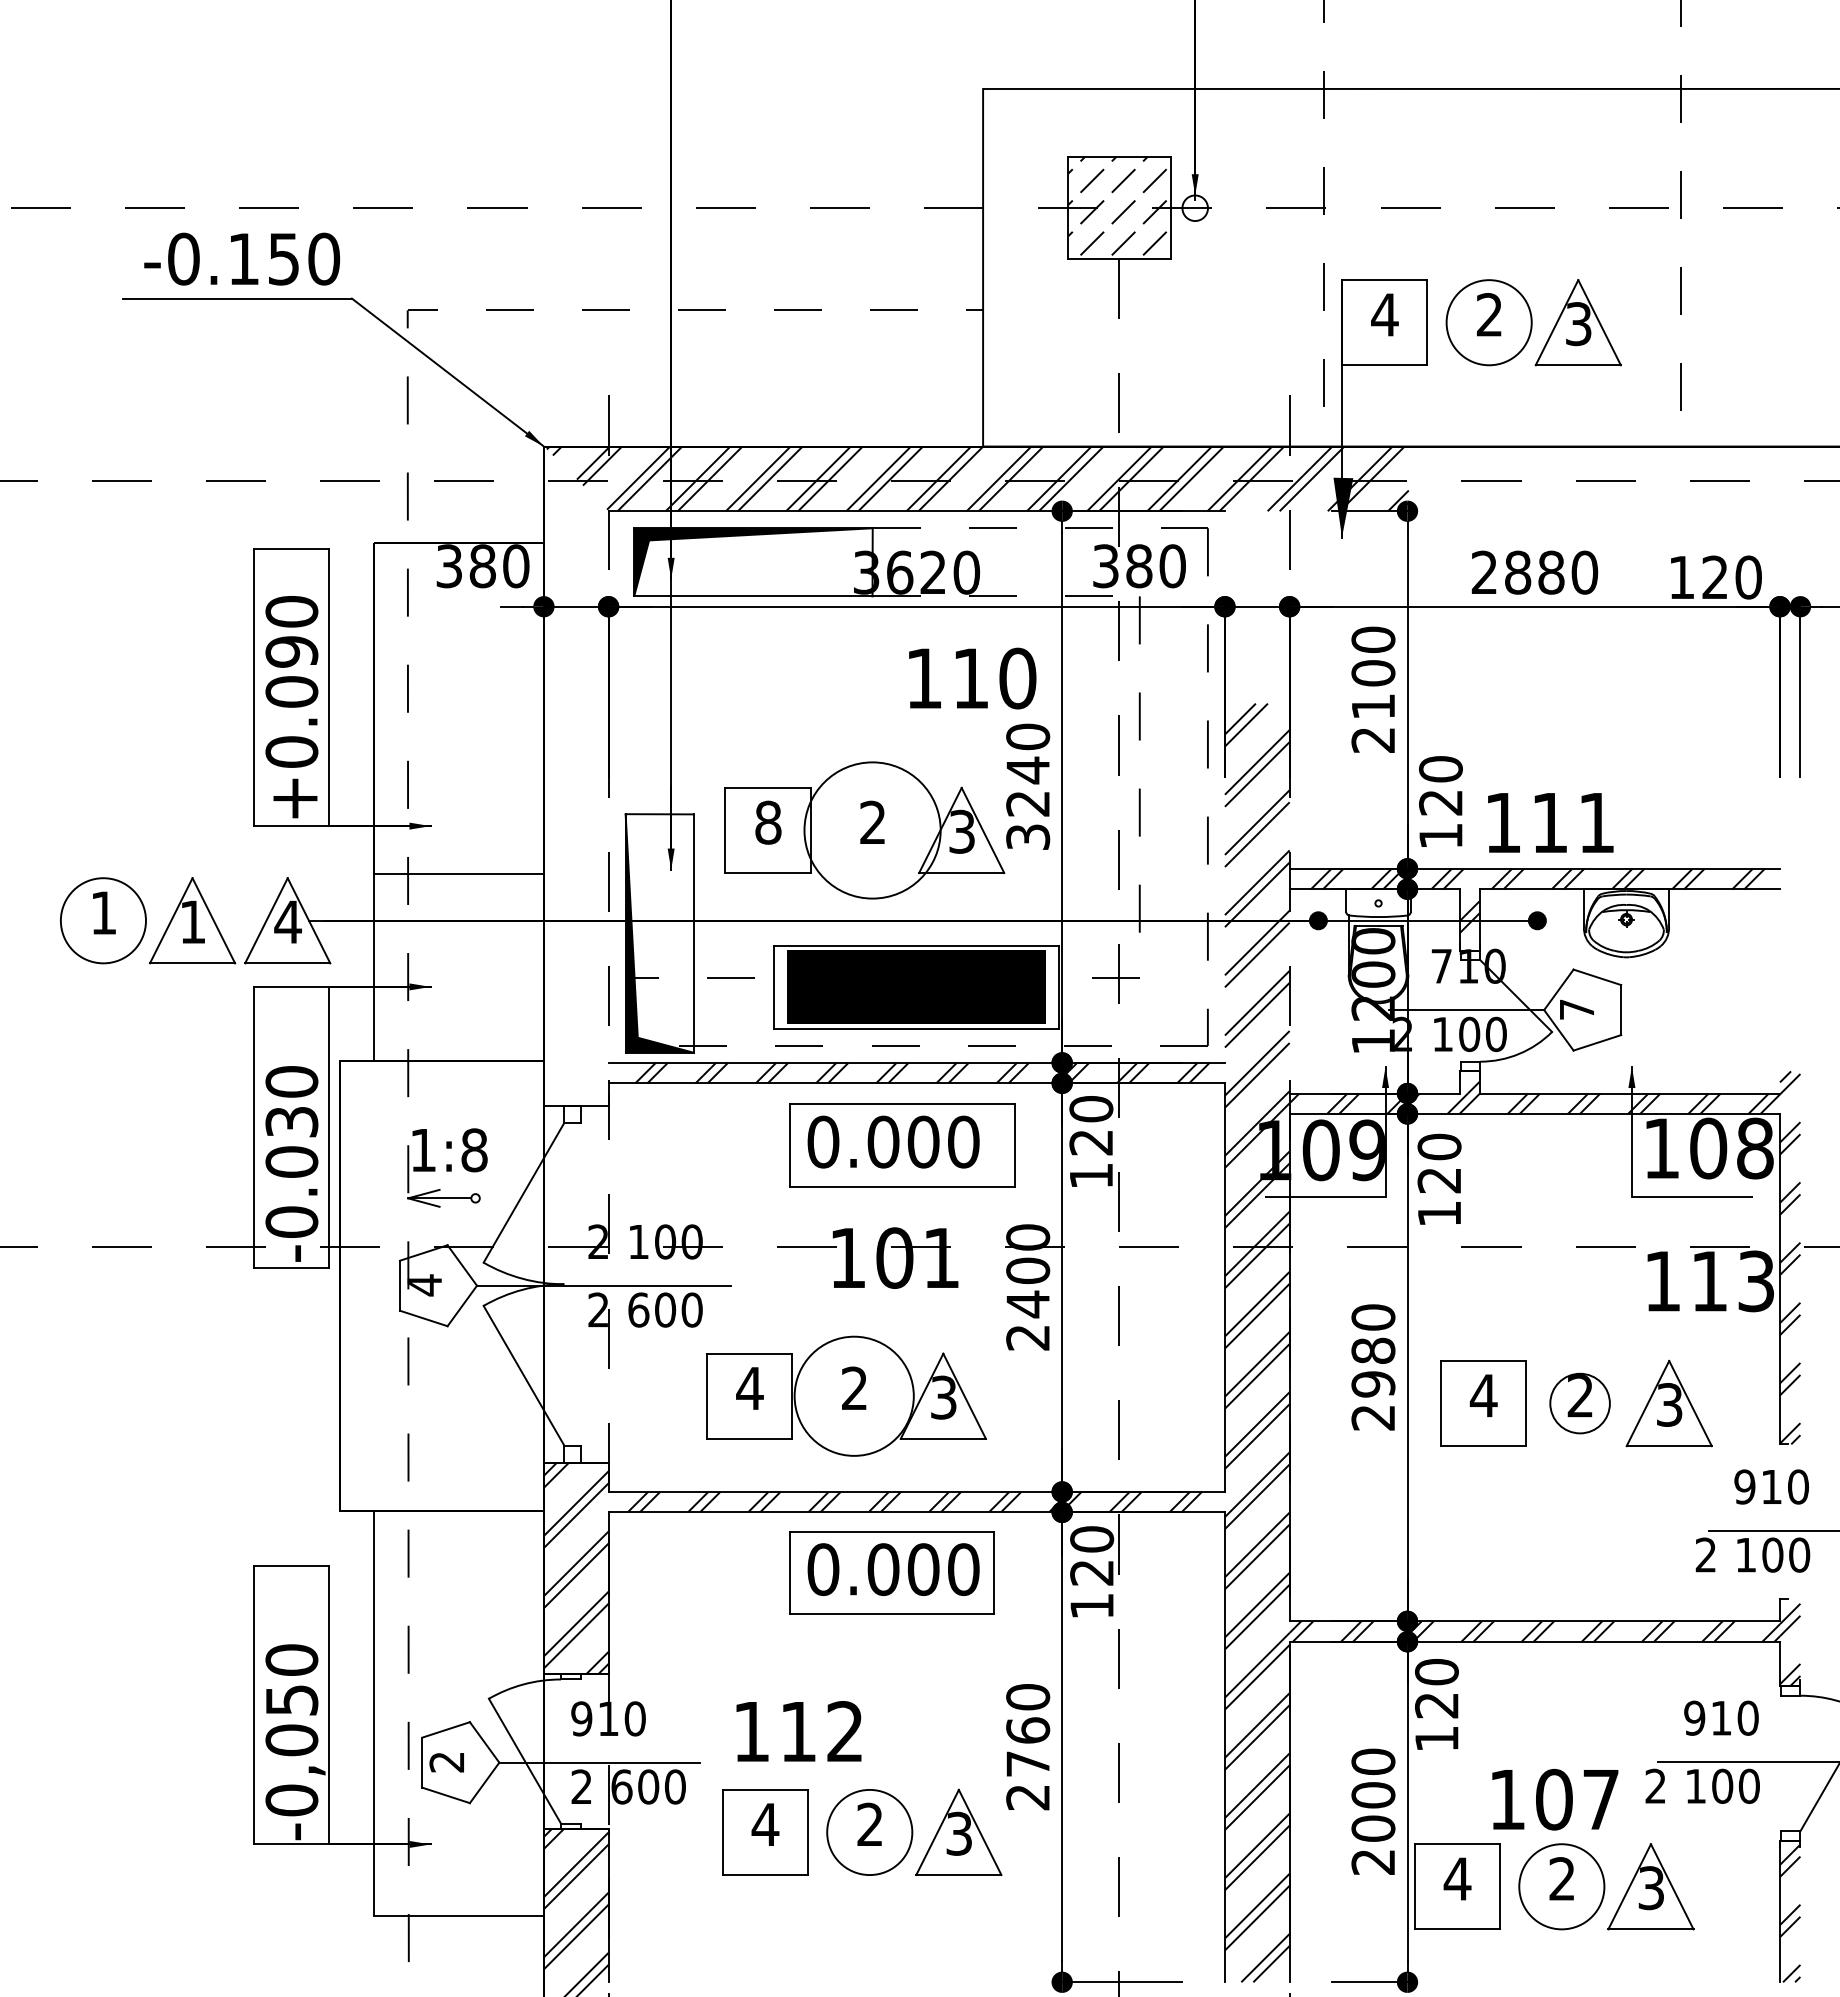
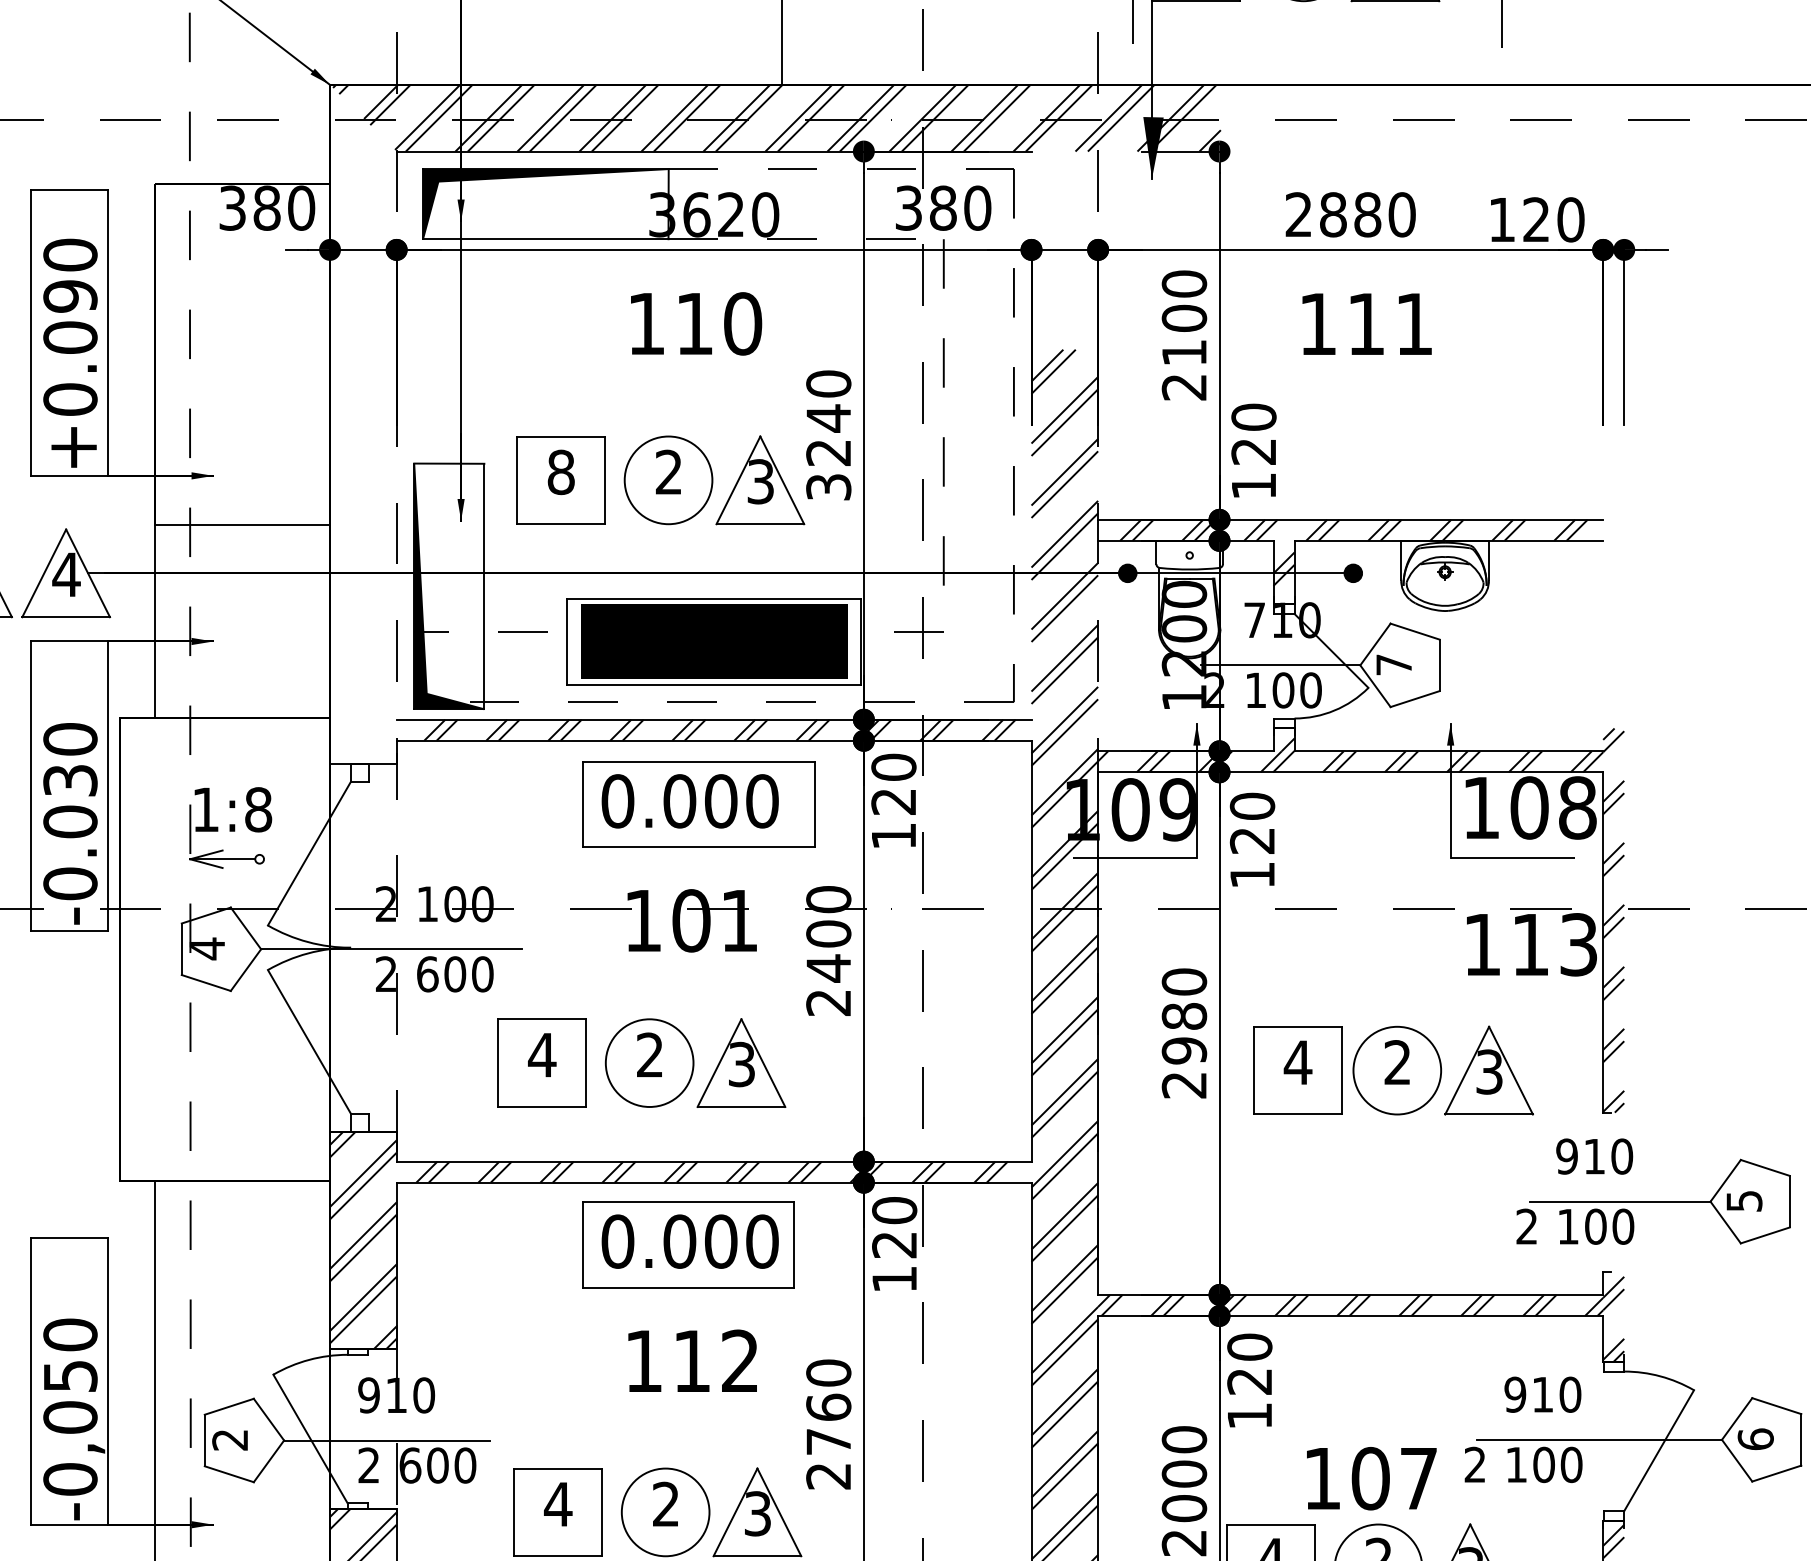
text: (972, 678) -> (696, 323), moved
text: (1550, 822) -> (1366, 323), moved
circle: (872, 830) -> (668, 480), size x0.62
circle: (853, 1395) -> (648, 1062), size x0.71
circle: (1579, 1403) -> (1396, 1070), size x1.43
text: (798, 1731) -> (692, 1361), moved

